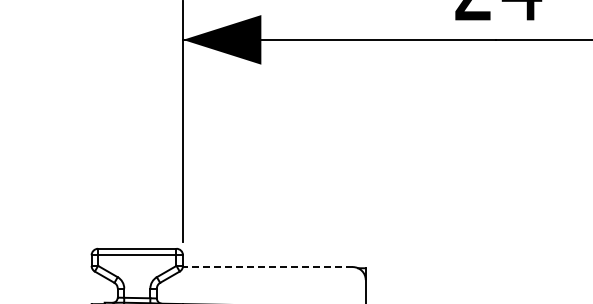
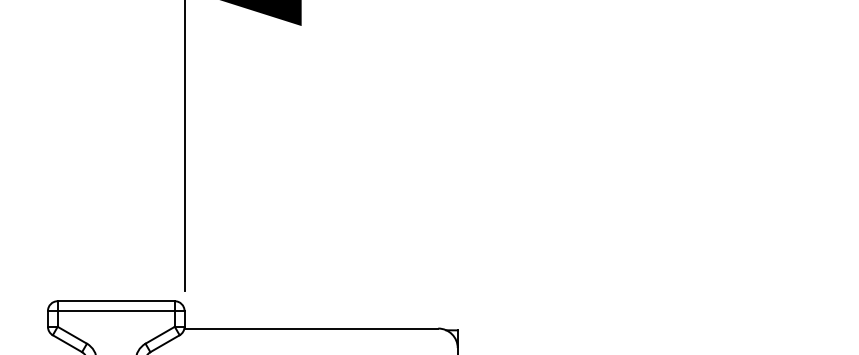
line: (267, 267) -> (310, 329), dashed -> solid

